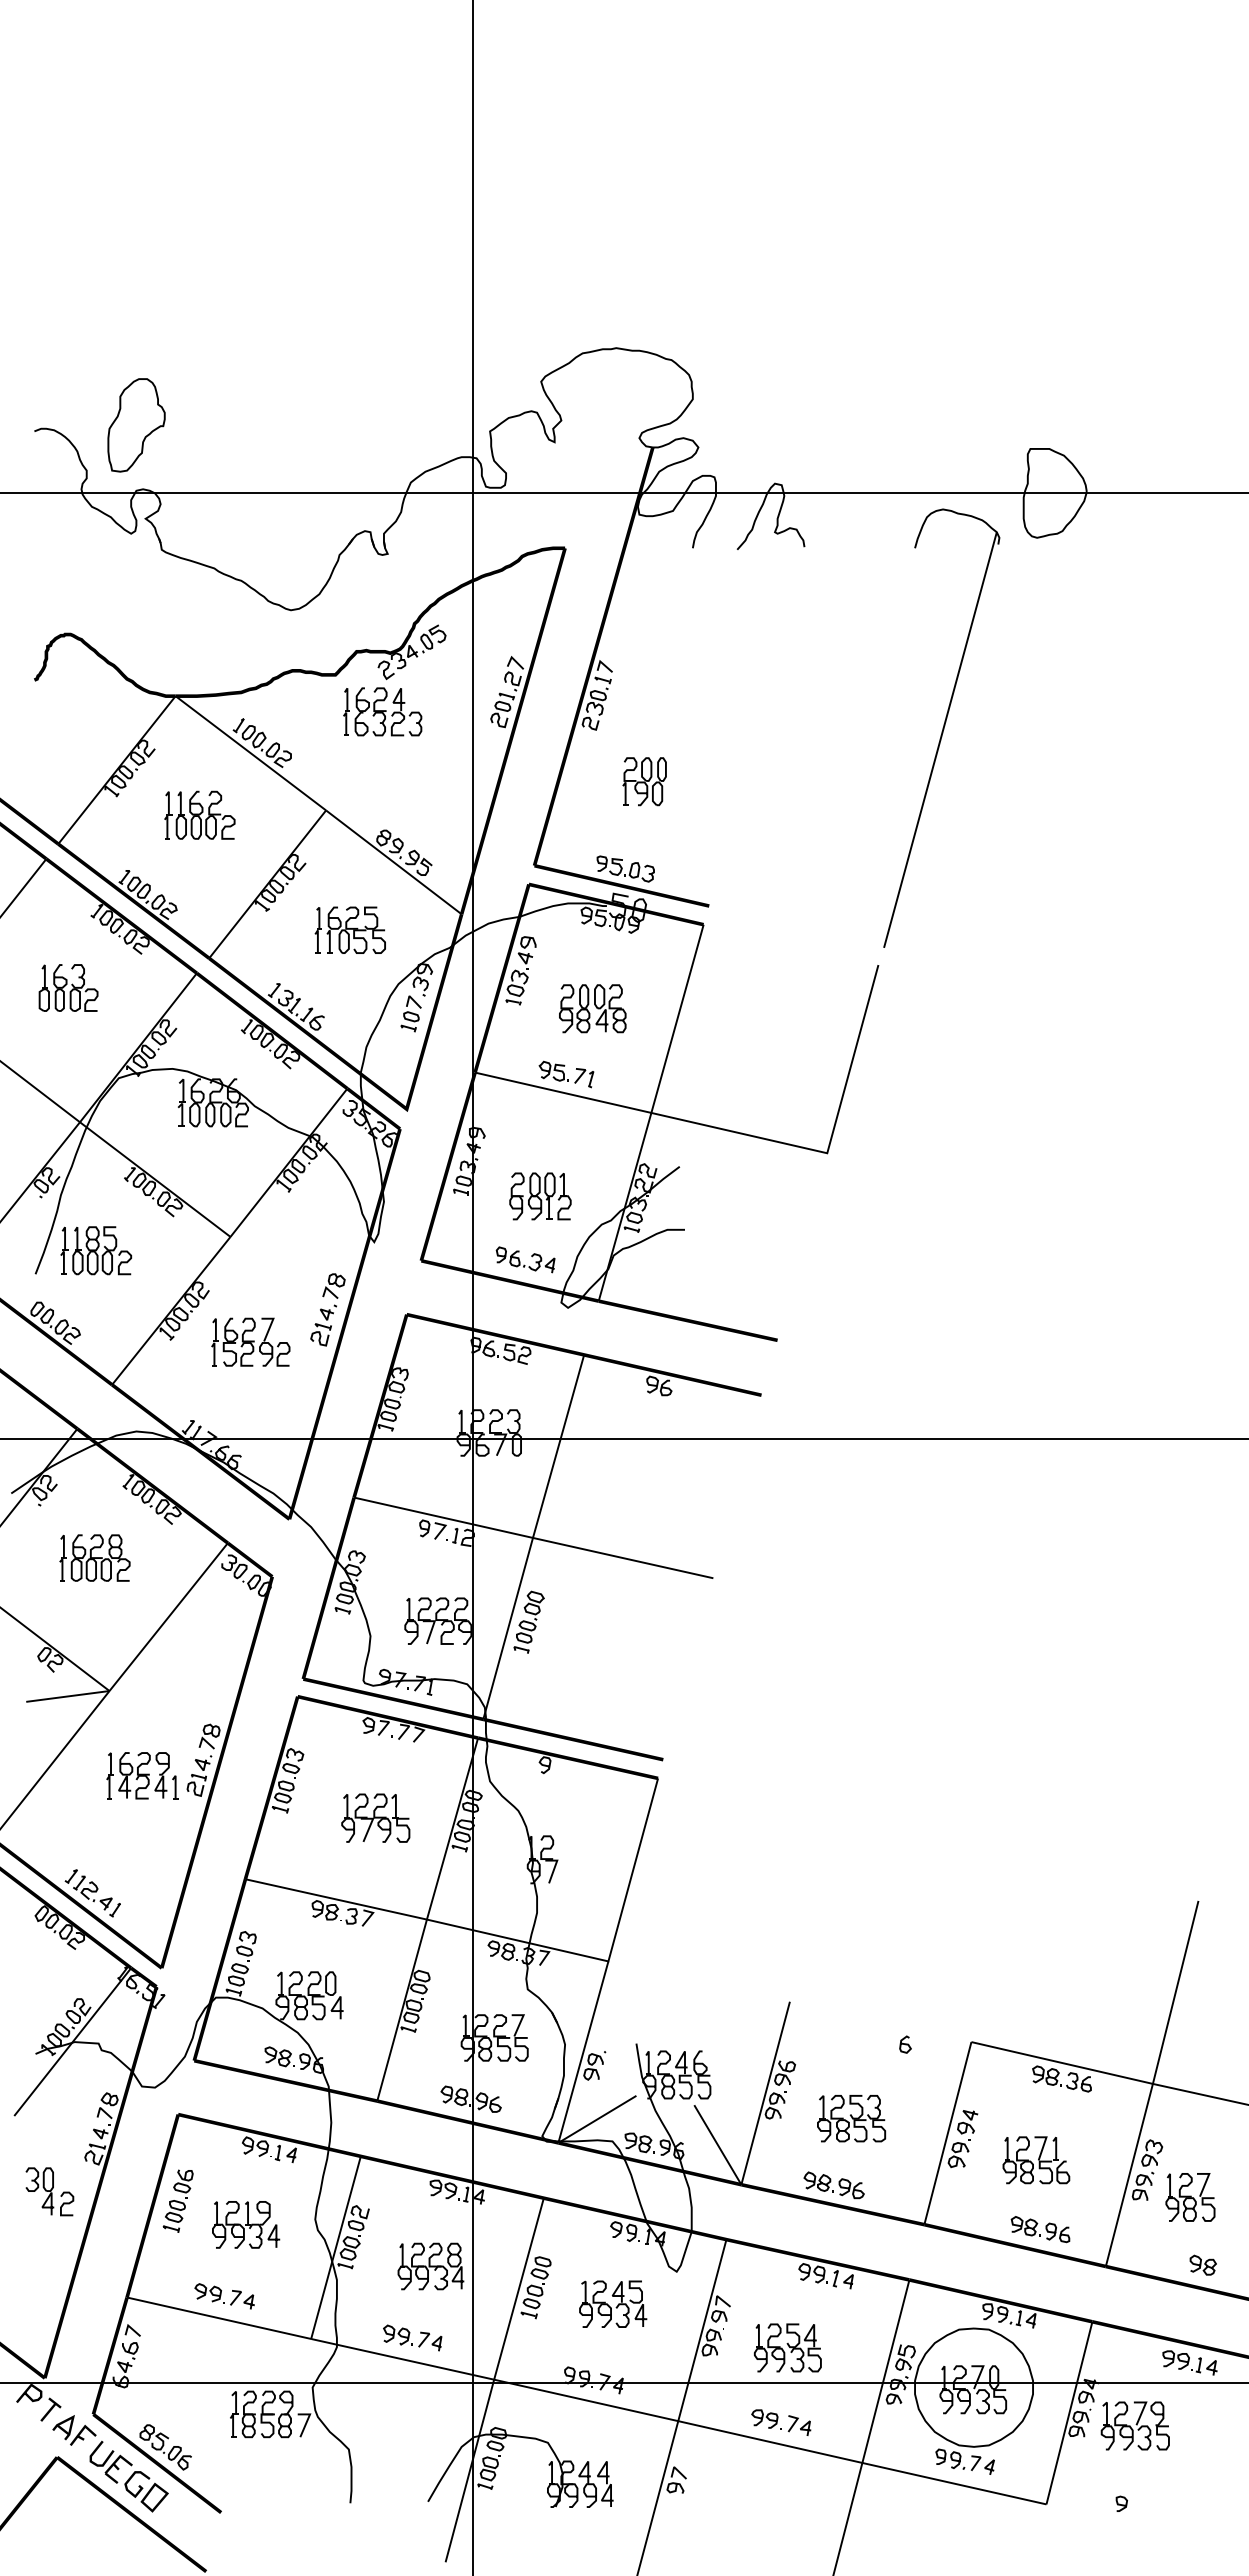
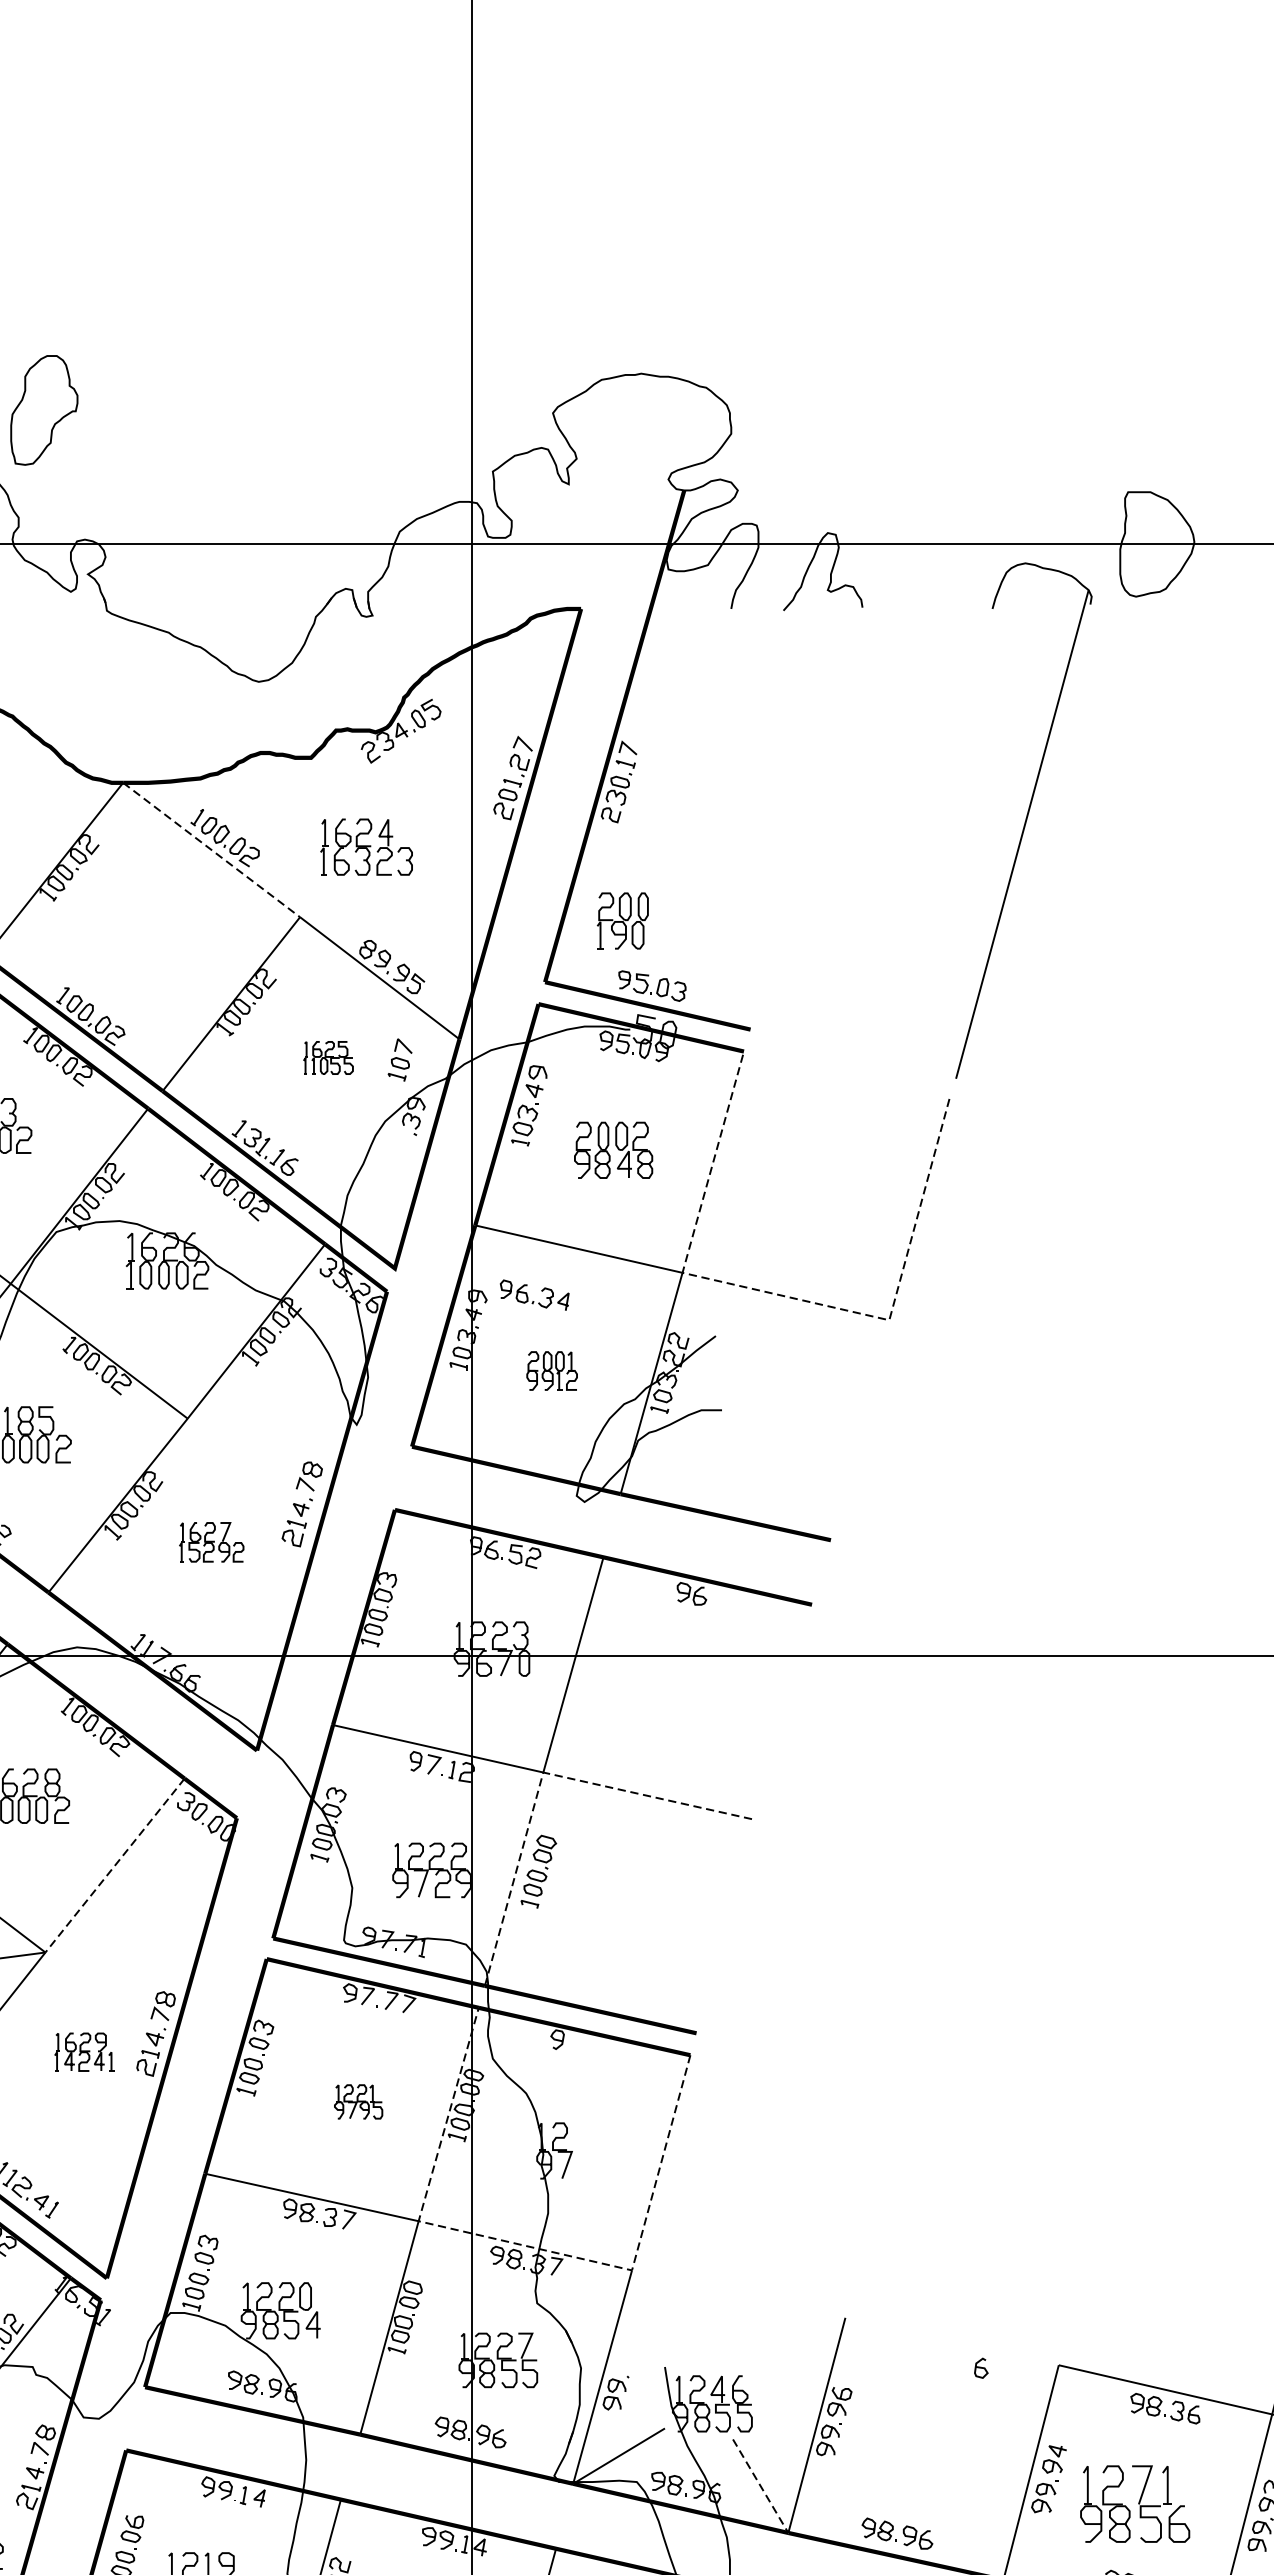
part: (136, 425) -> (44, 410), moved
part: (382, 711) -> (366, 846), moved
line: (251, 753) -> (212, 850), solid -> dashed
part: (644, 781) -> (622, 920), moved
part: (199, 814) -> (151, 921), removed
part: (349, 929) -> (327, 1057), size x0.6
part: (410, 1013) -> (399, 1059), moved
part: (566, 1074) -> (582, 1227), removed
line: (738, 1132) -> (784, 1295), solid -> dashed
part: (540, 1196) -> (552, 1371), size x0.7
part: (525, 1259) -> (534, 1294), moved
part: (250, 1341) -> (211, 1541), size x0.7
line: (532, 1538) -> (542, 1773), solid -> dashed
line: (168, 1617) -> (114, 1866), solid -> dashed
part: (142, 1775) -> (84, 2051), size x0.7
part: (375, 1817) -> (358, 2101), size x0.6
line: (518, 1940) -> (526, 2245), solid -> dashed
part: (851, 2118) -> (917, 2455), removed
line: (718, 2145) -> (761, 2486), solid -> dashed
part: (1036, 2160) -> (1135, 2504), size x1.4

